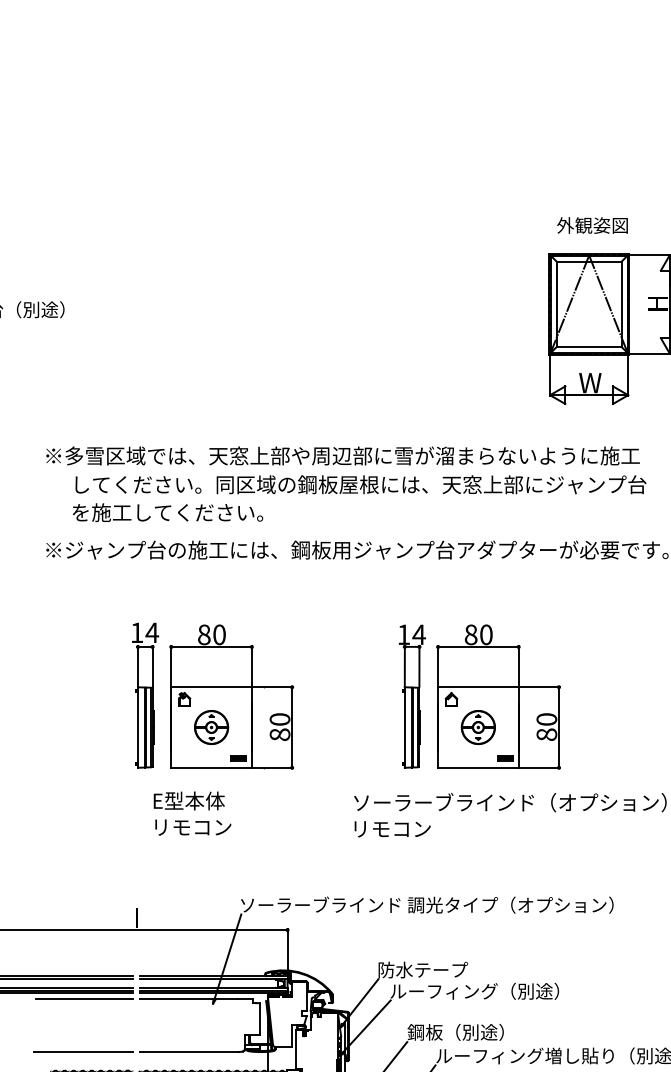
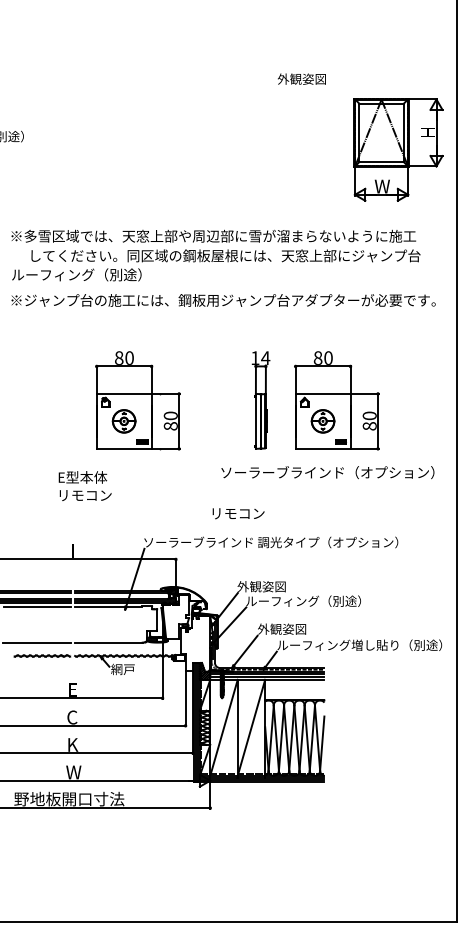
text: (591, 224) -> (301, 78), moved
text: (154, 512) -> (85, 274), を施工してください。 -> ルーフィング（別途）
part: (146, 695) -> (79, 399), removed
part: (498, 696) -> (336, 400), moved
text: (191, 812) -> (84, 485), moved
text: (392, 828) -> (238, 513), moved
text: (421, 969) -> (267, 586), 防水テープ -> 外観姿図
text: (455, 1031) -> (290, 628), 鋼板（別途） -> 外観姿図

